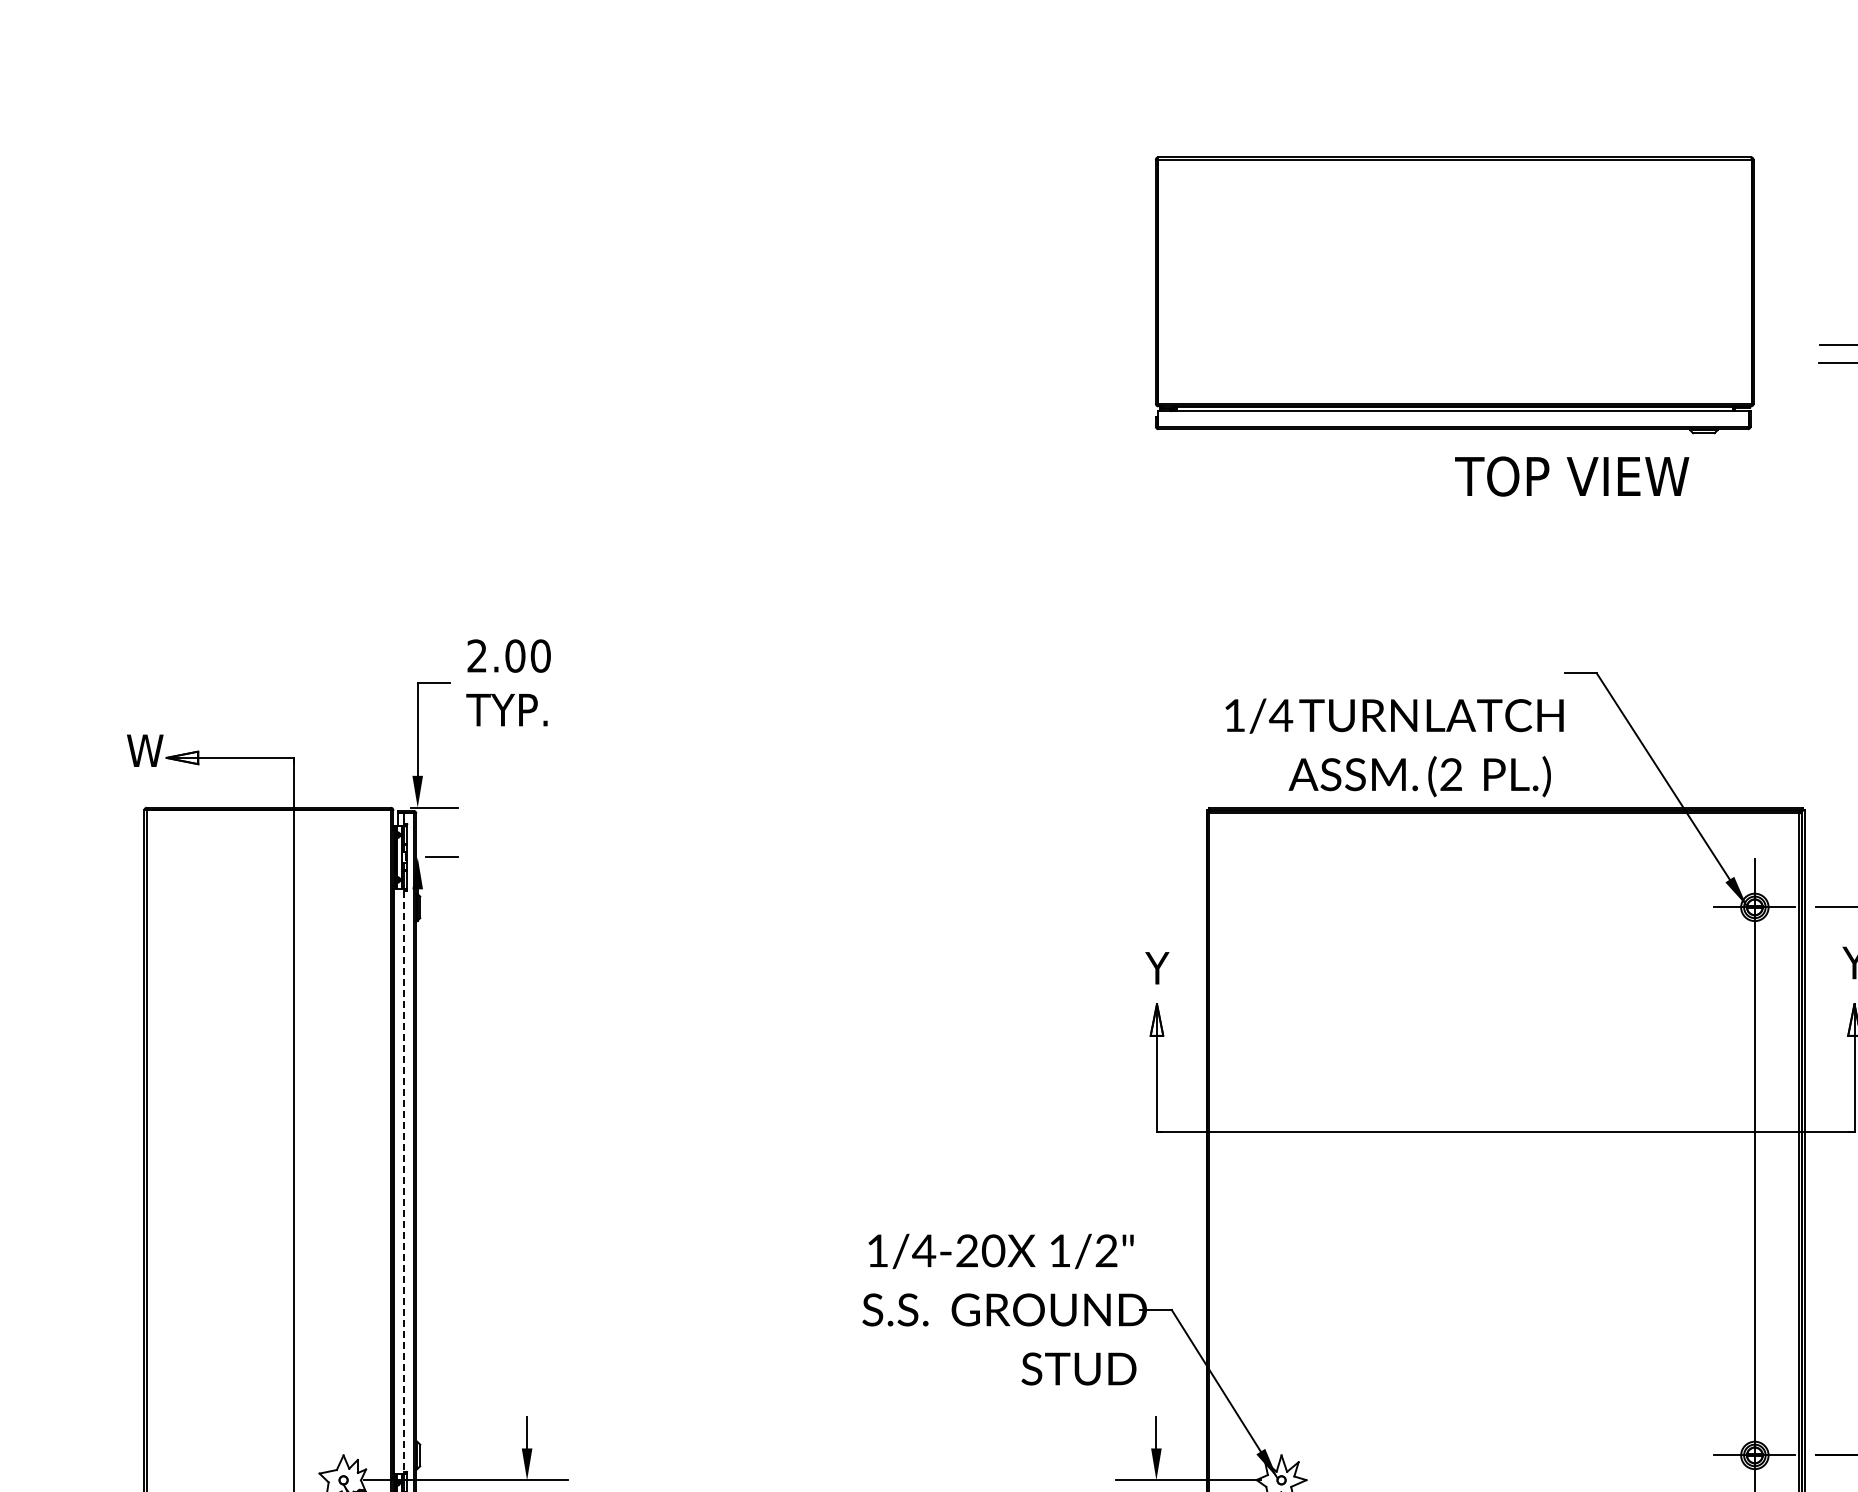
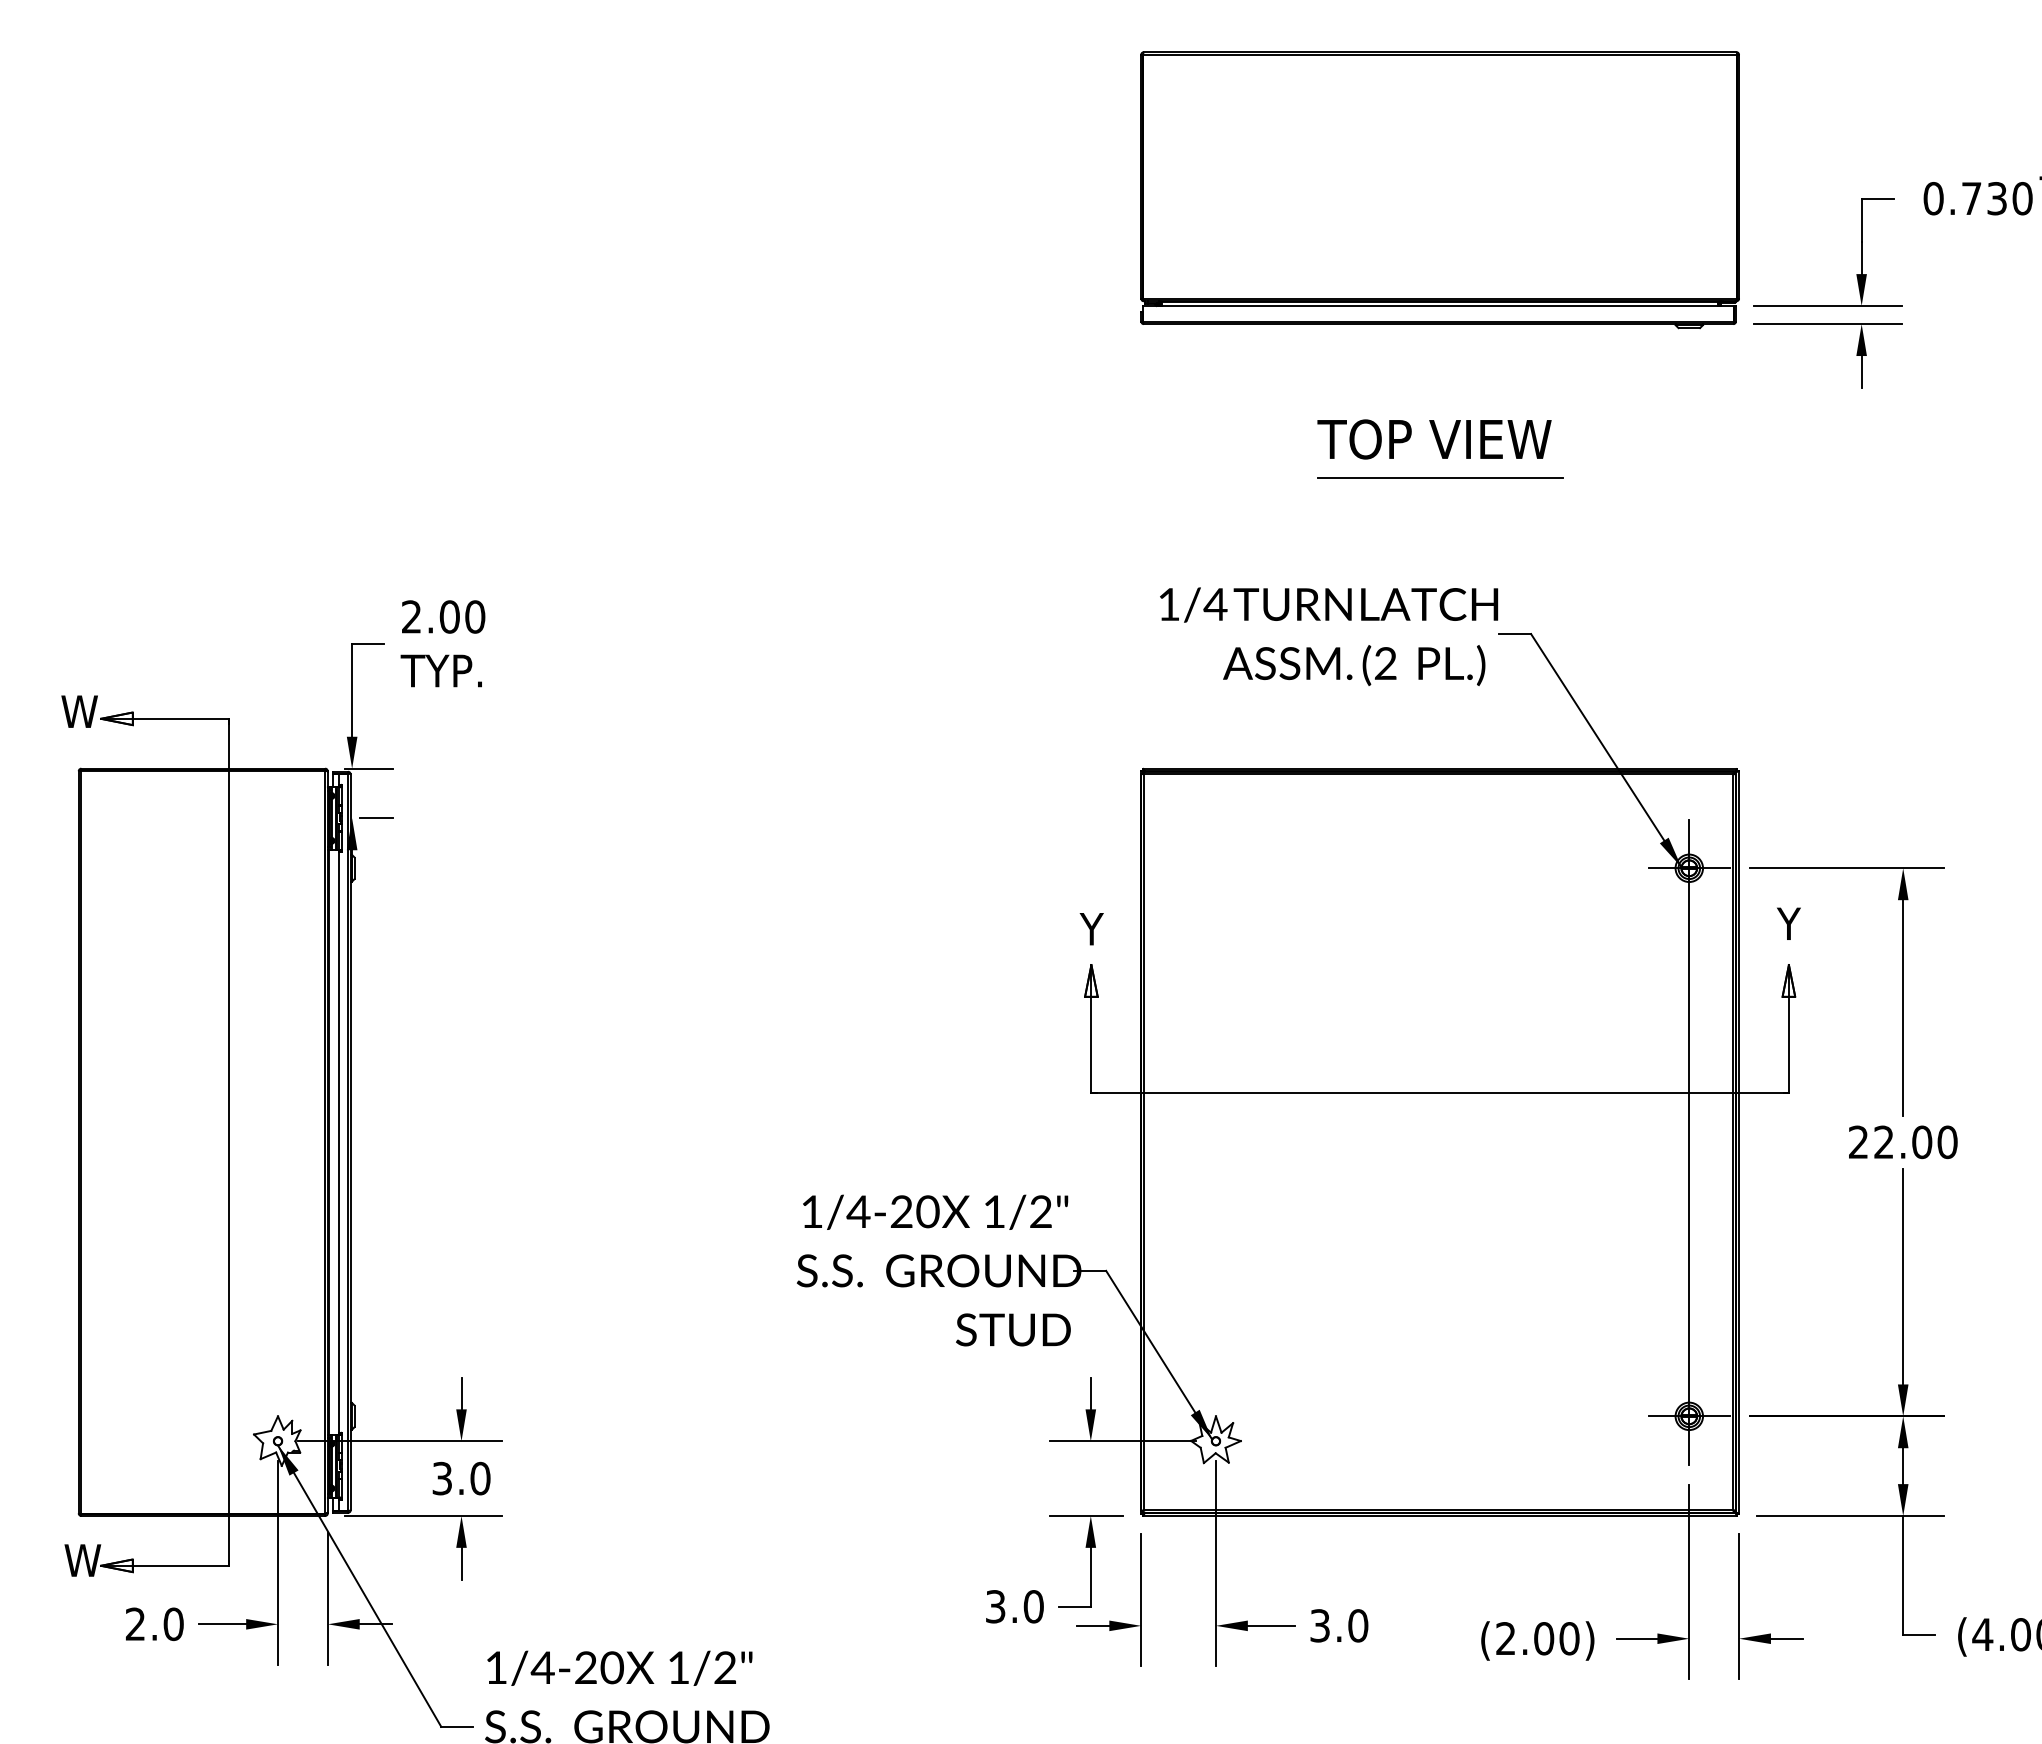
part: (1454, 295) -> (1439, 190), moved
text: (1572, 476) -> (1434, 439), moved
line: (1505, 516) -> (1439, 477), added
text: (1395, 747) -> (1329, 636), moved
line: (404, 1181) -> (338, 1142), dashed -> solid

